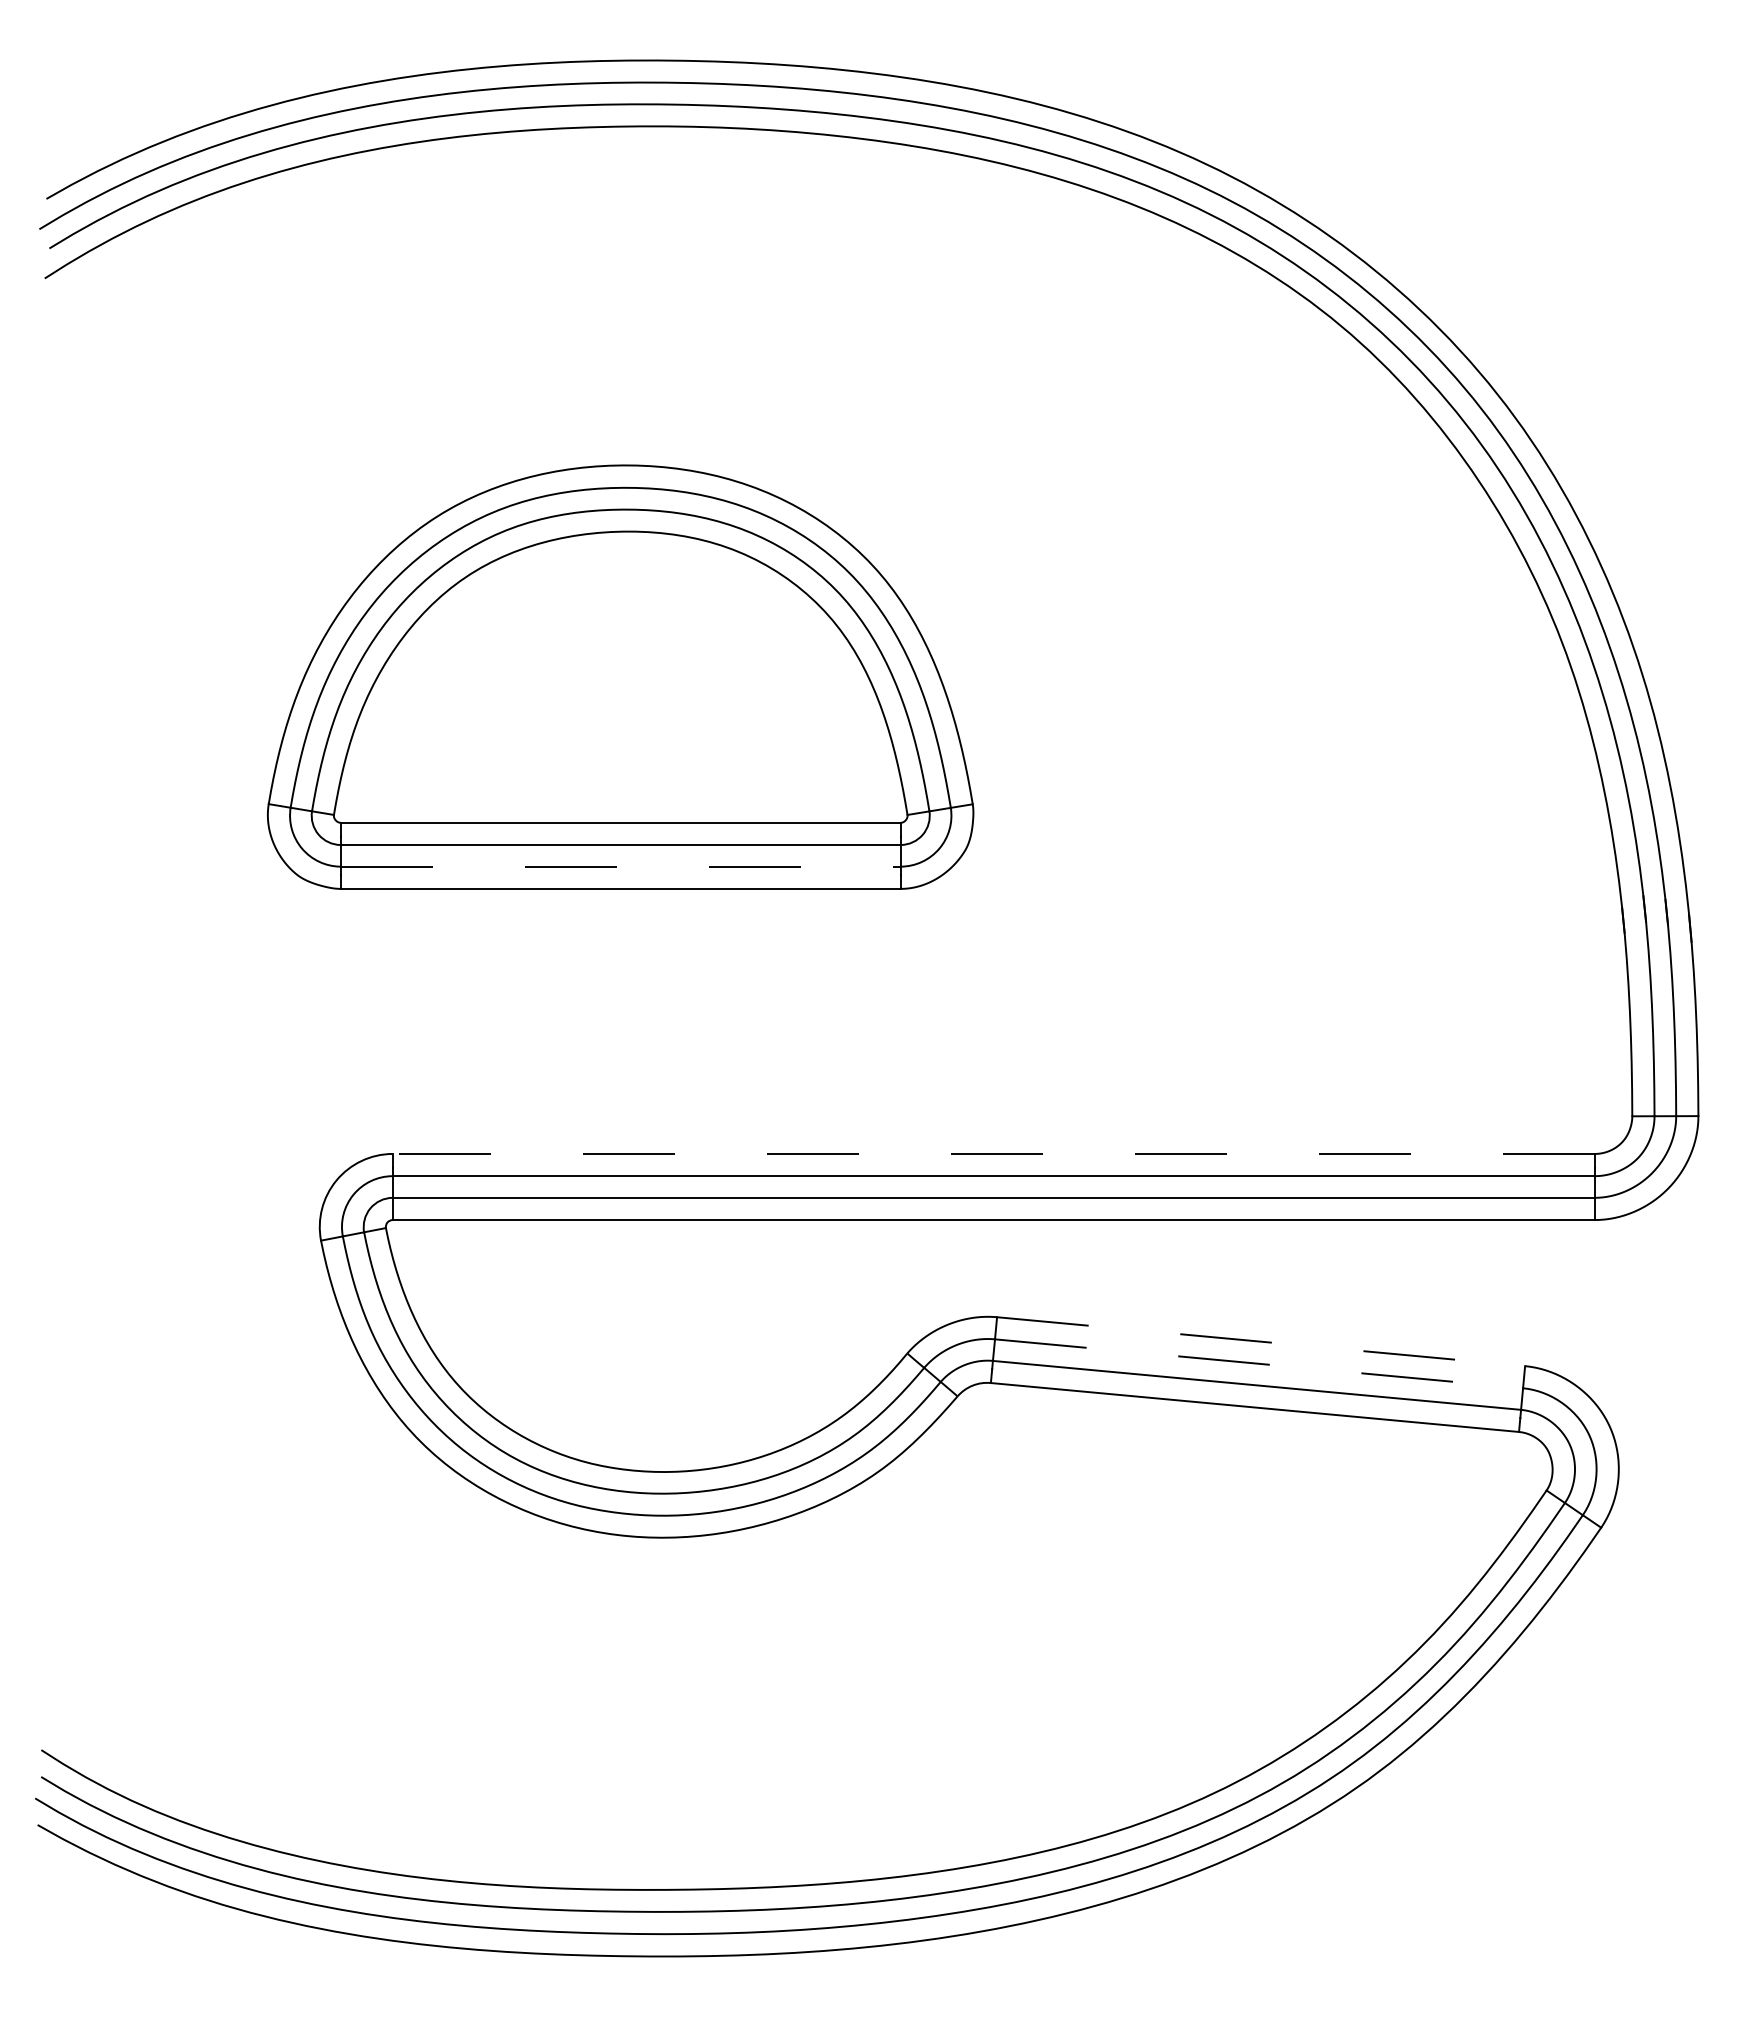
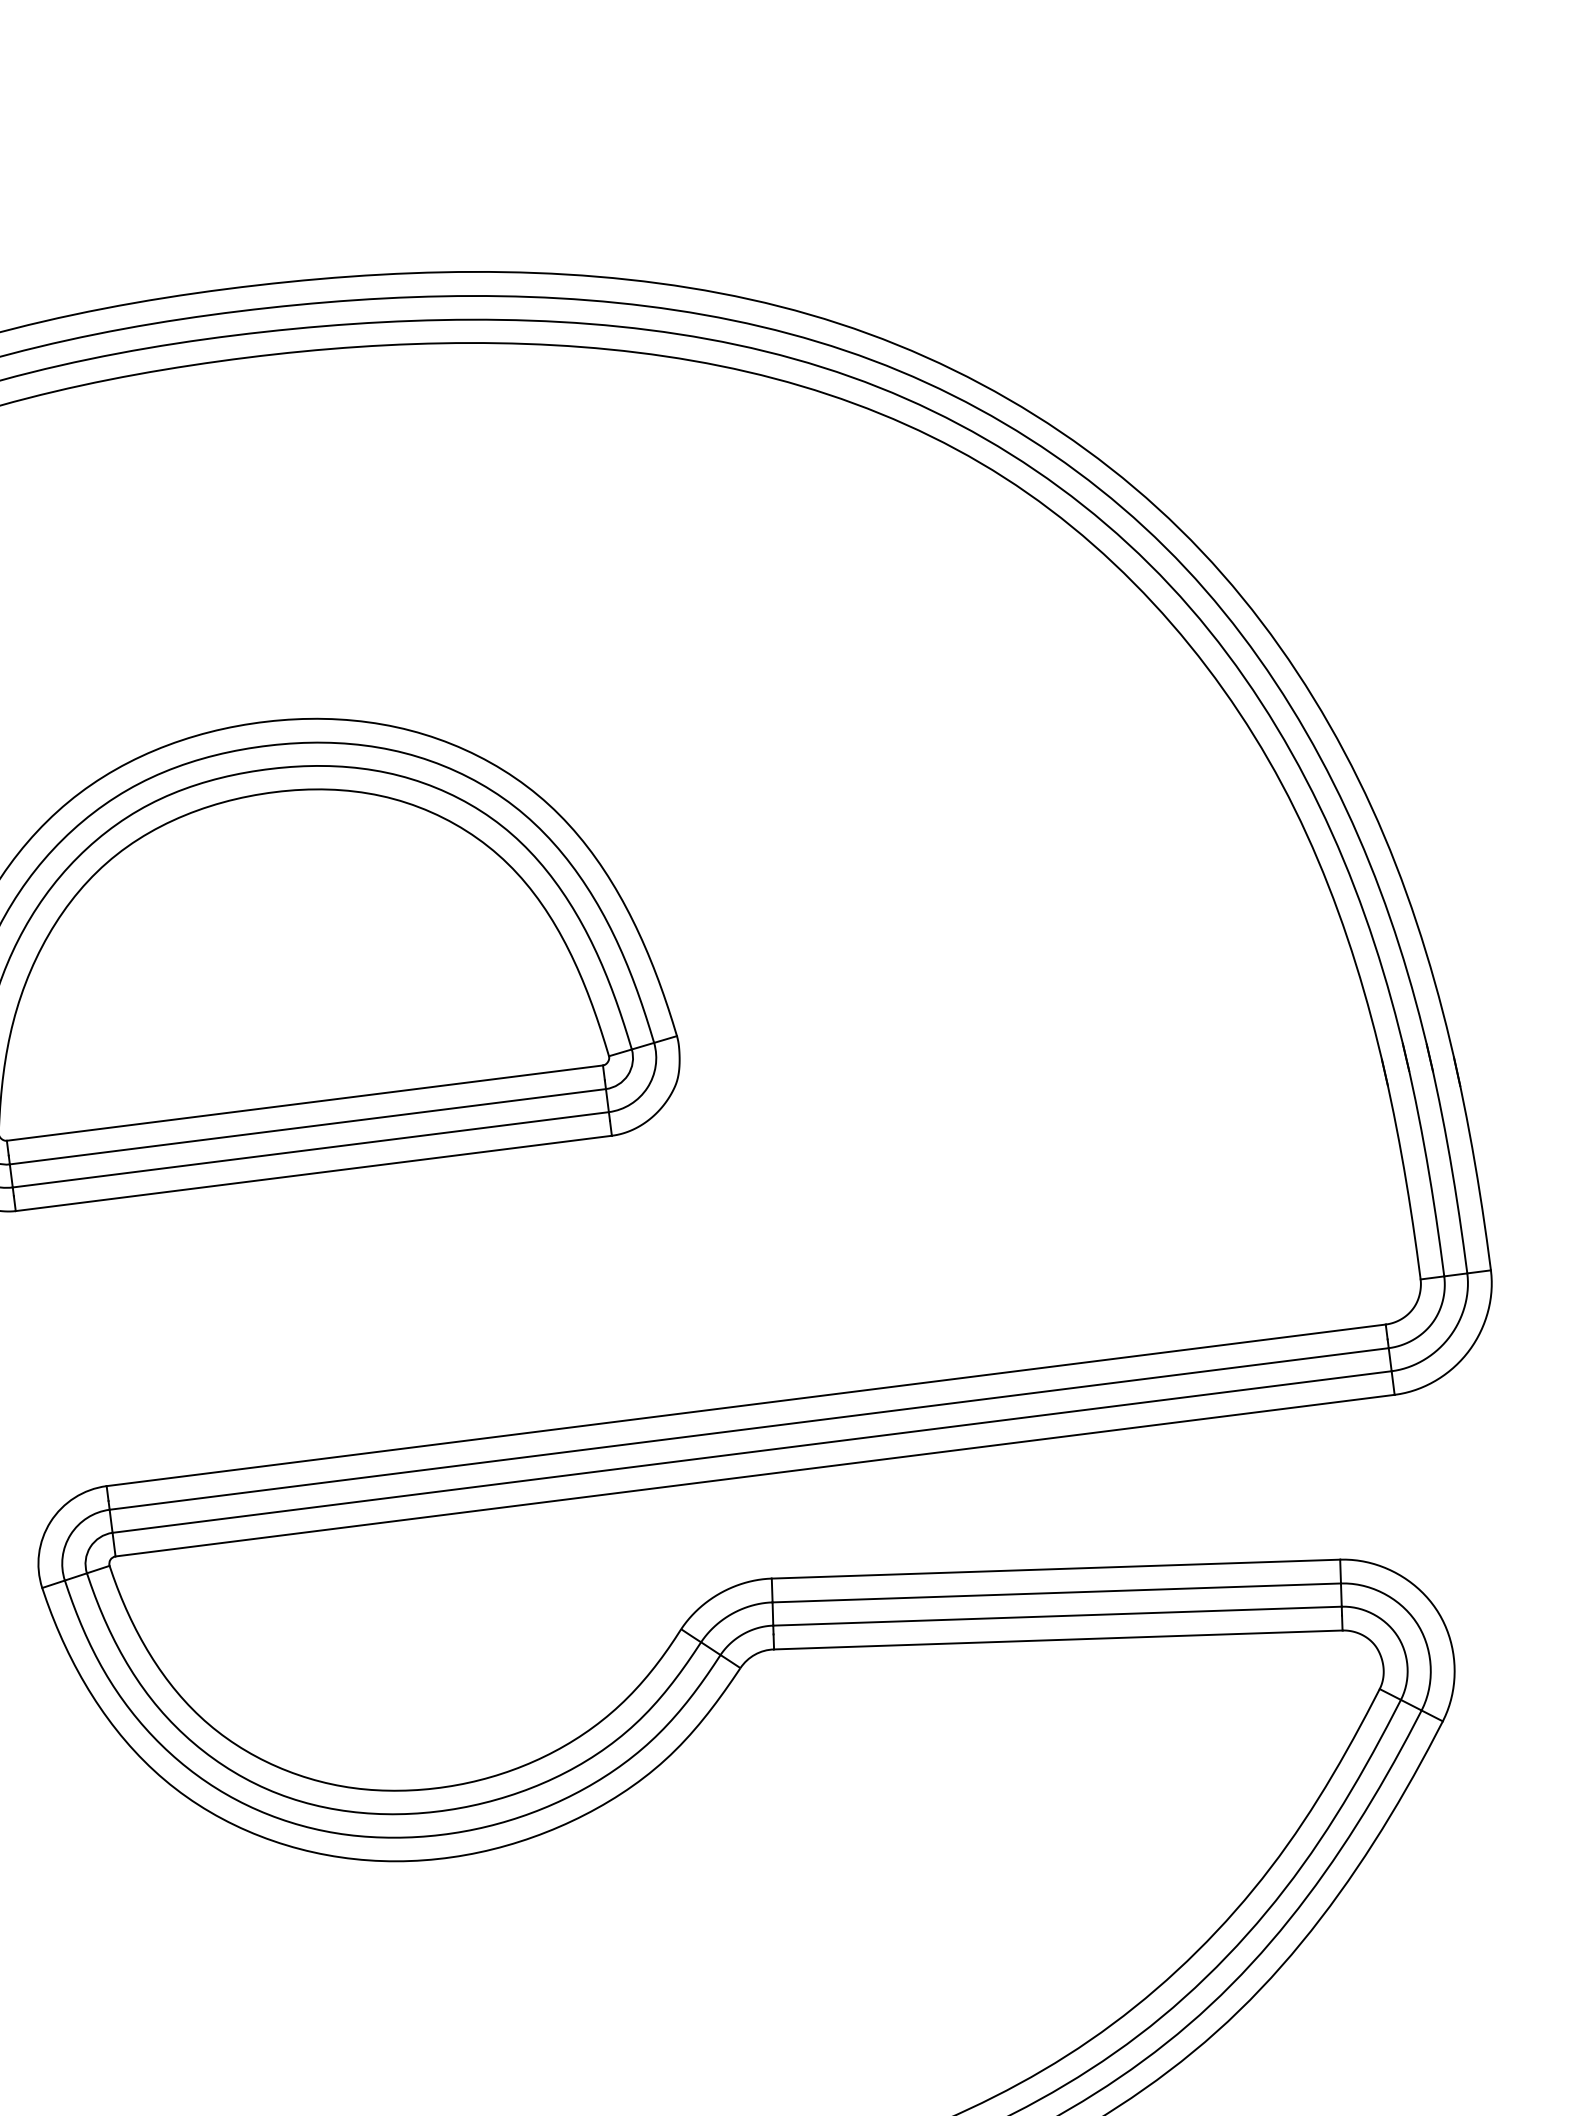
line: (621, 866) -> (311, 1149), dashed -> solid
line: (993, 1153) -> (745, 1404), dashed -> solid
line: (1261, 1341) -> (1056, 1568), dashed -> solid
line: (1259, 1363) -> (1057, 1592), dashed -> solid

